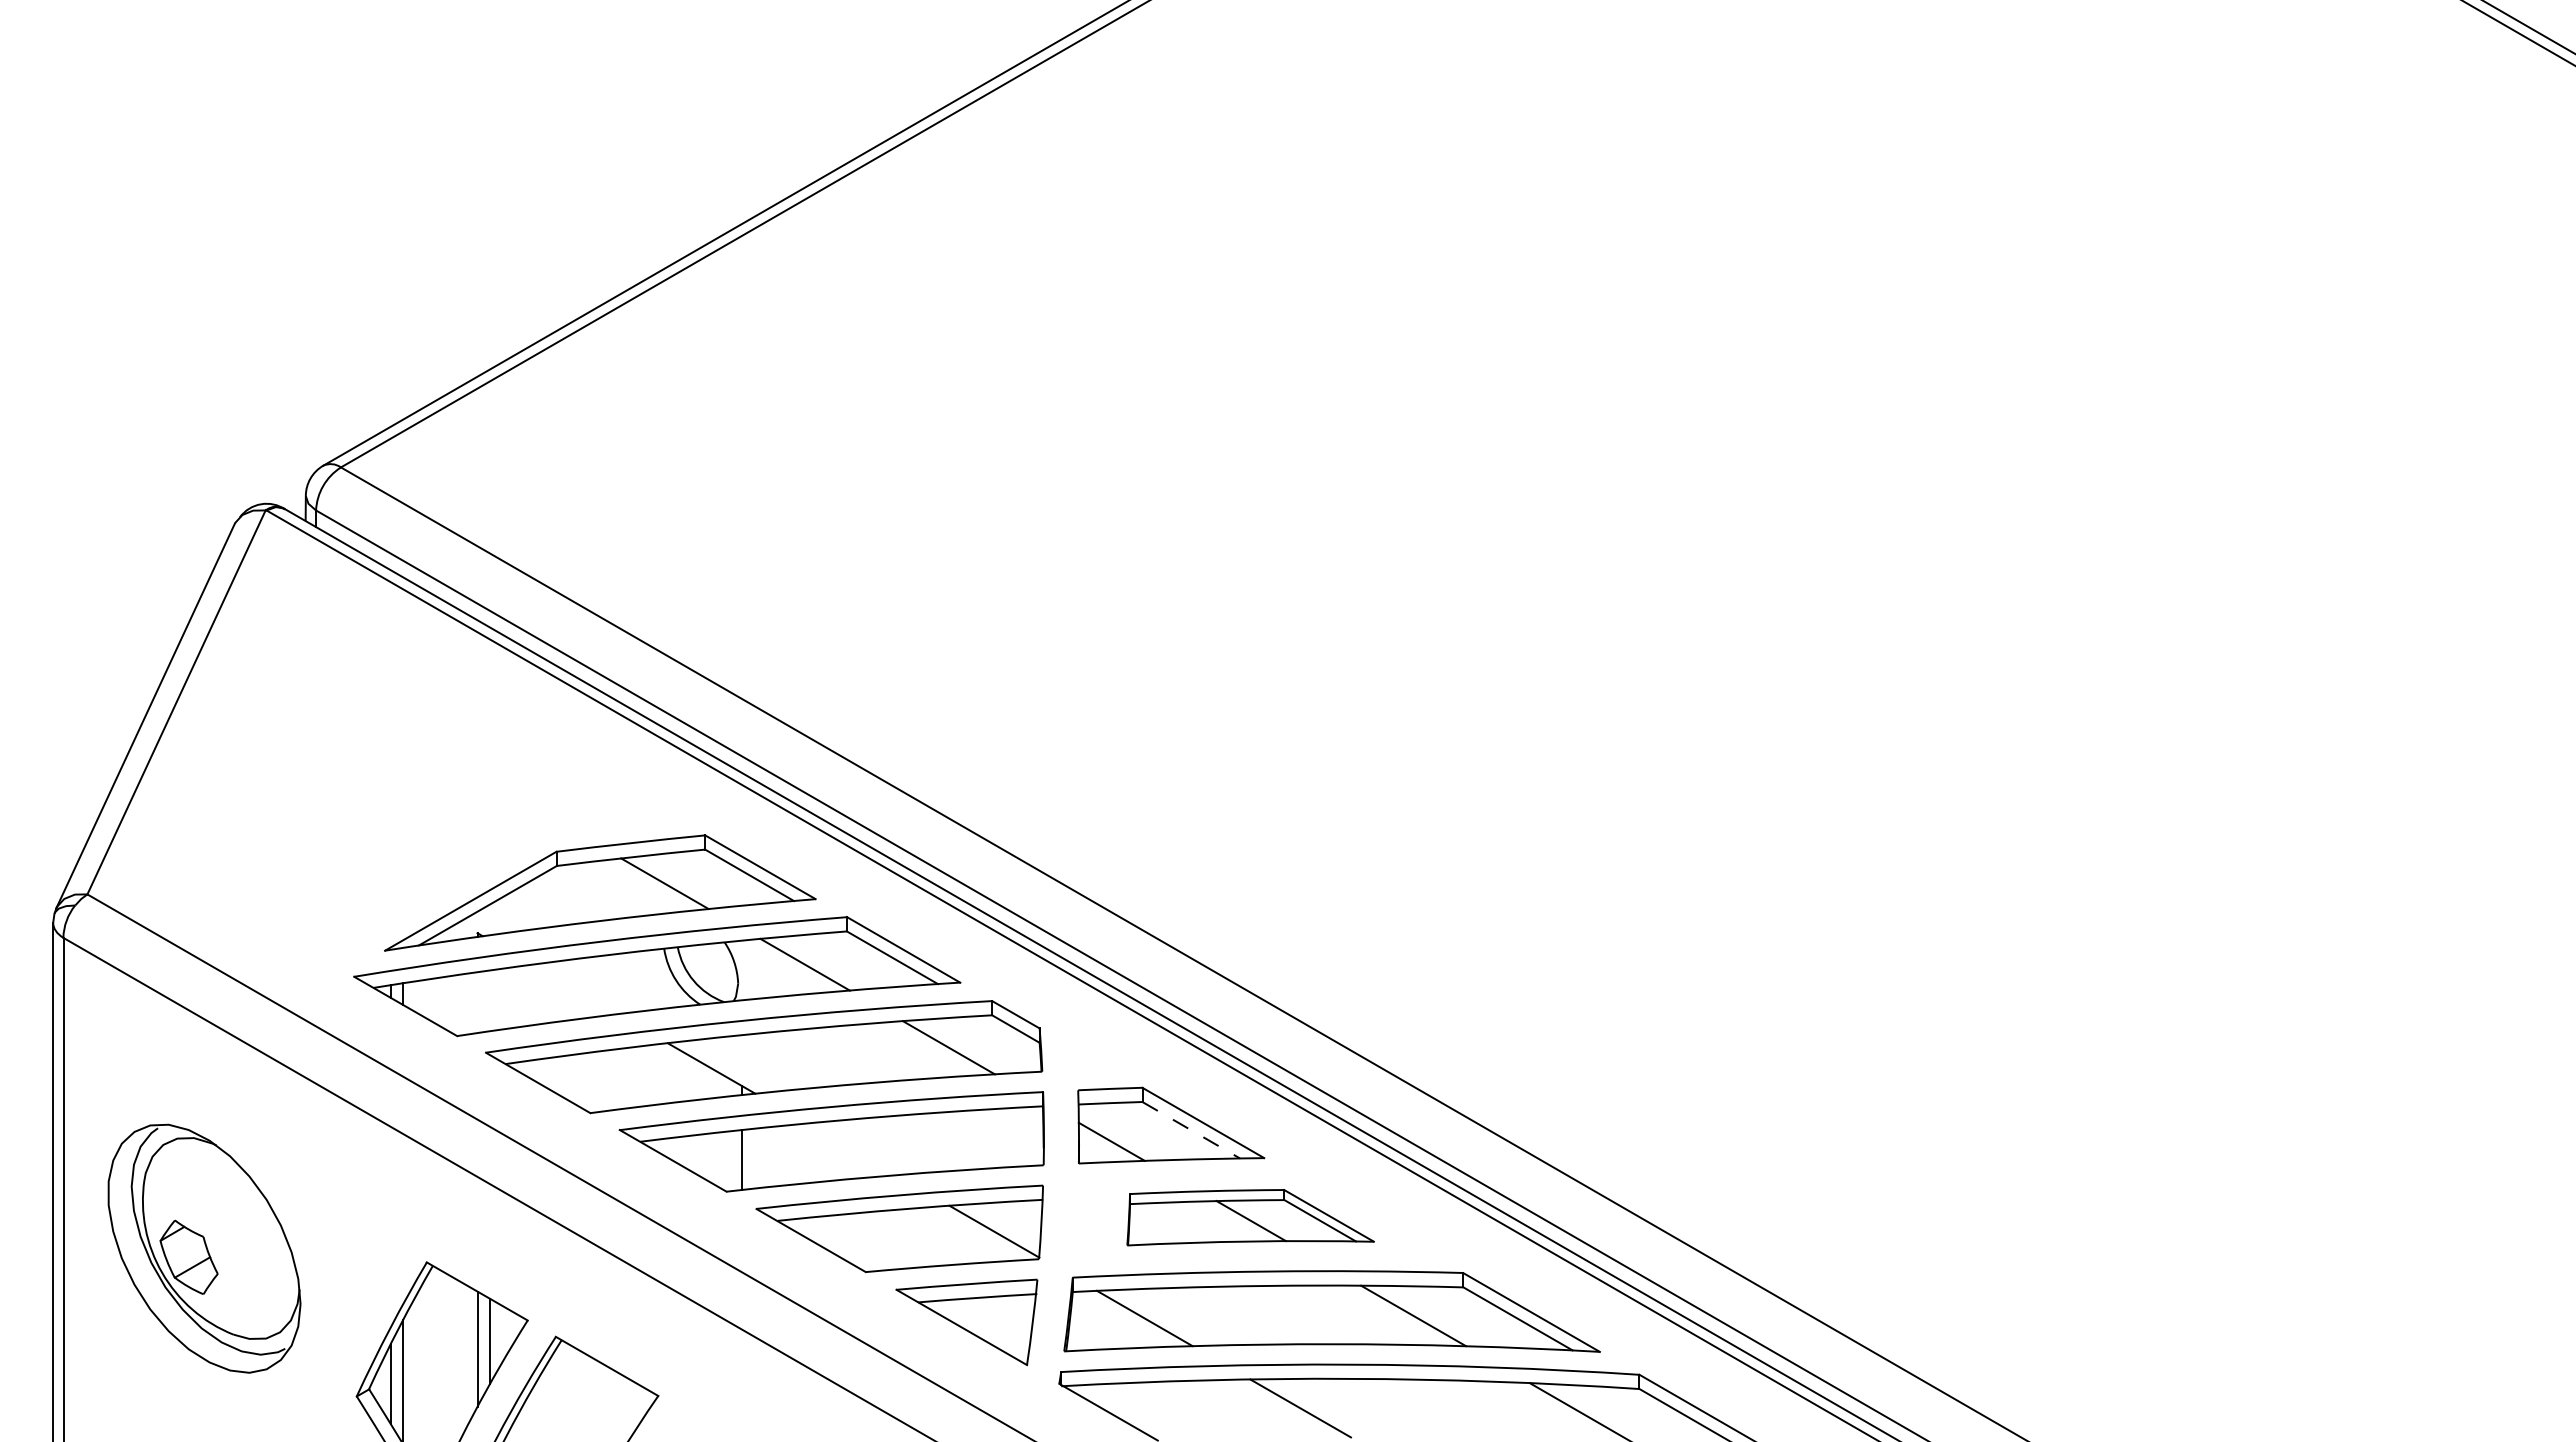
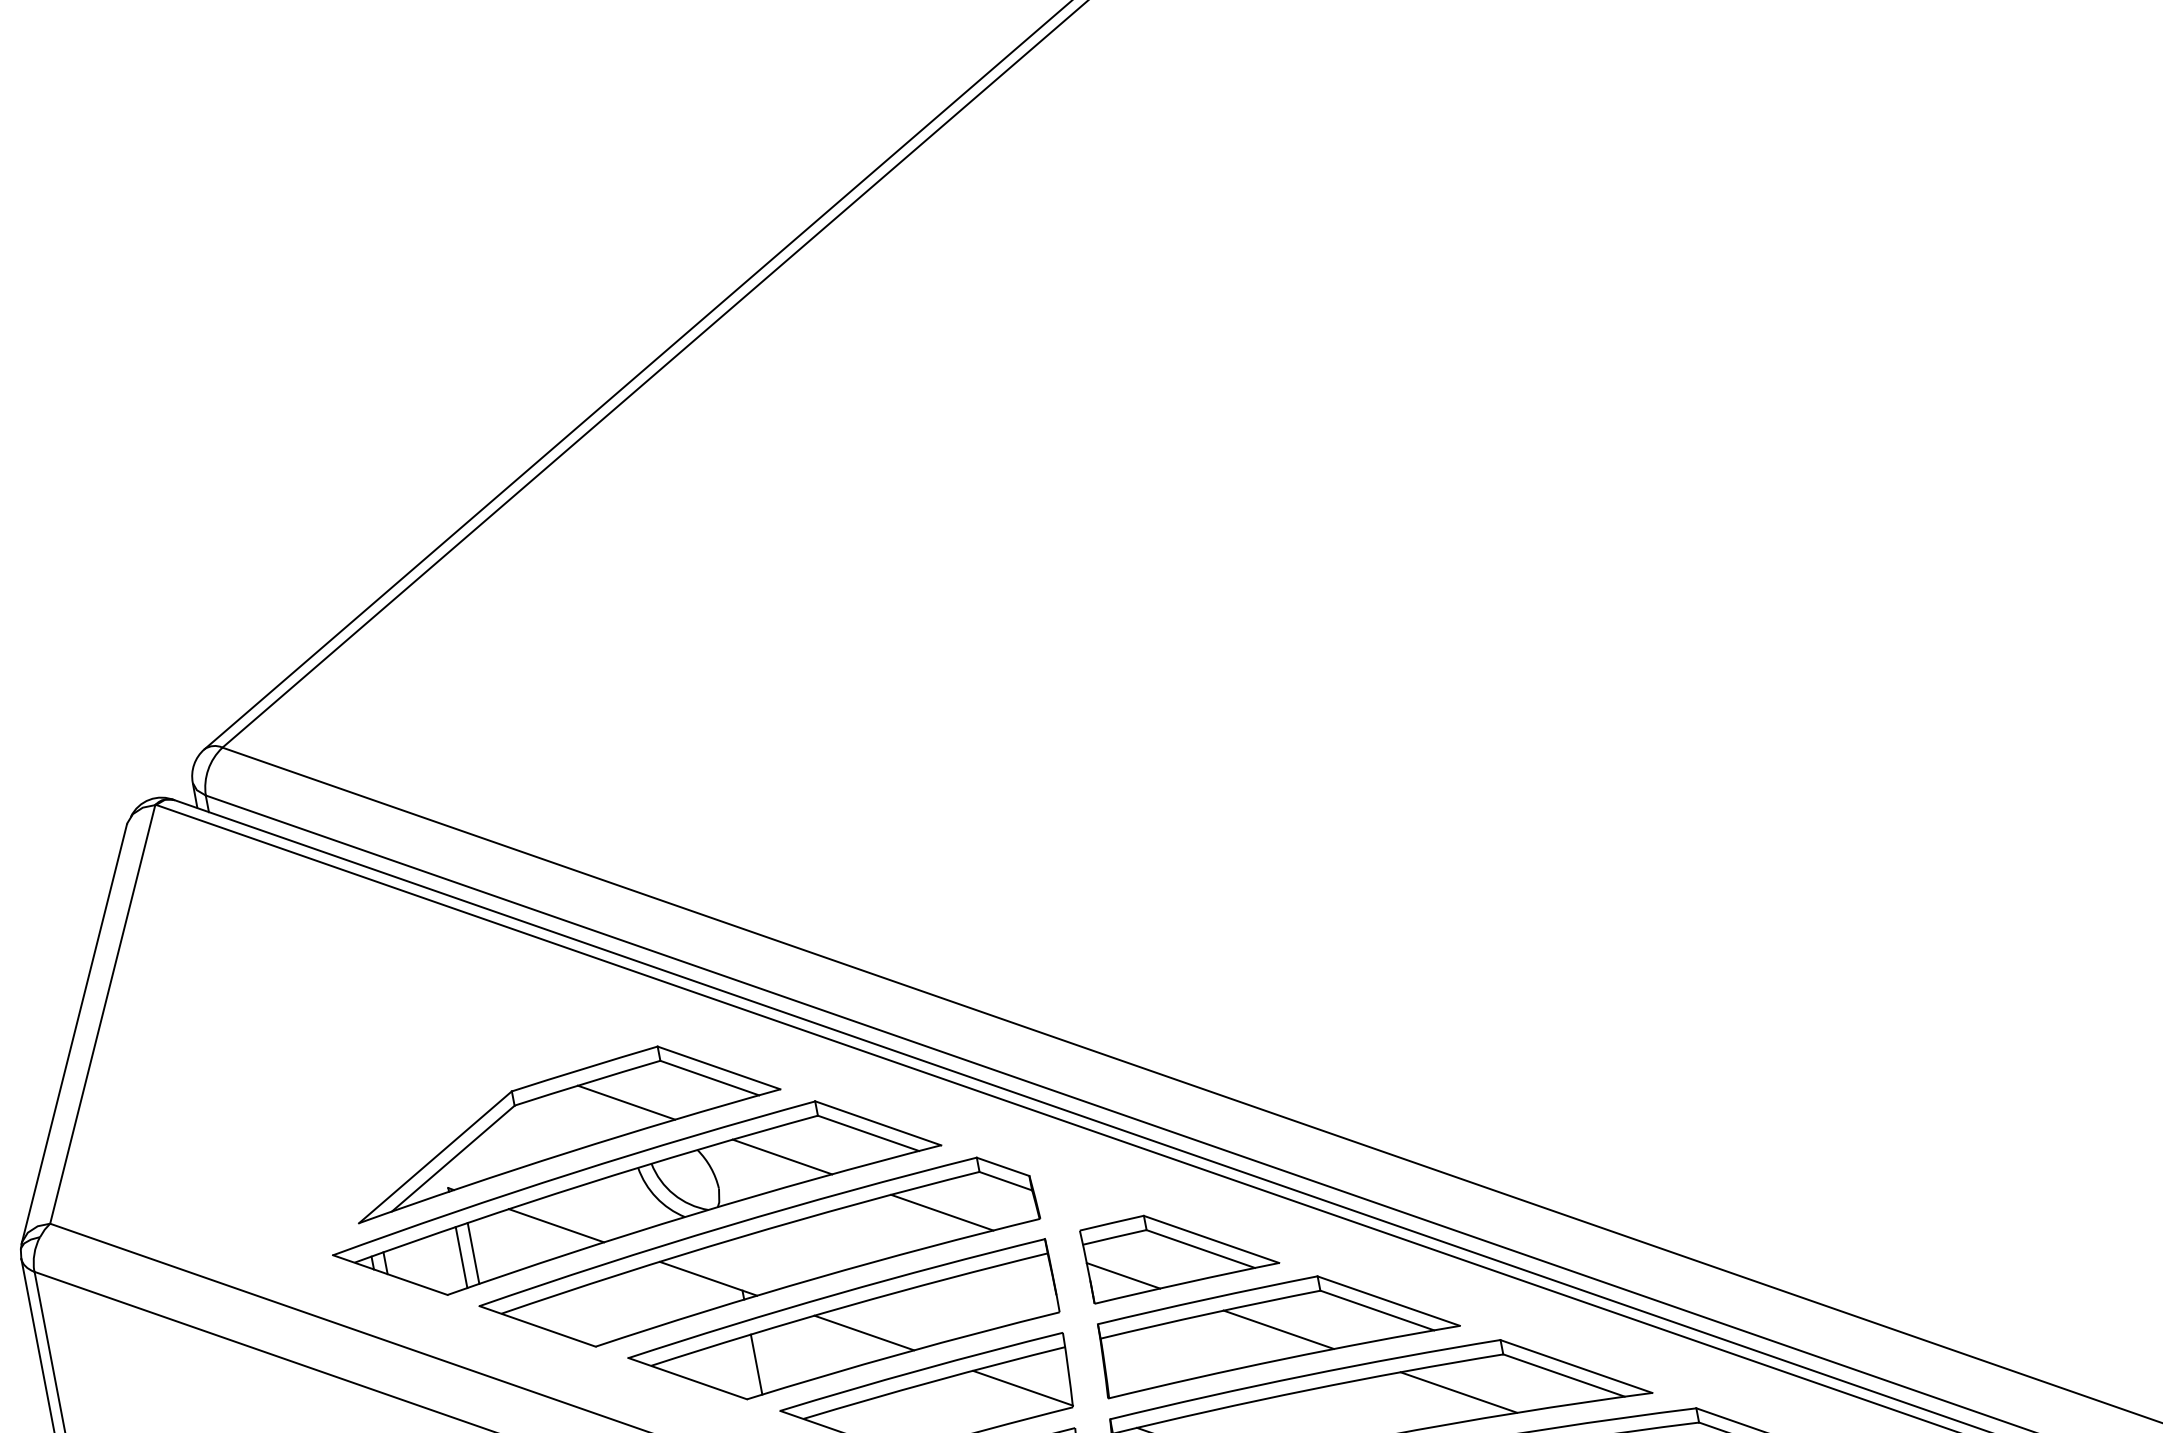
line: (574, 989) -> (556, 1225), added
line: (489, 1000) -> (473, 1253), added
line: (477, 1002) -> (461, 1257), added
line: (1191, 1130) -> (1201, 1249), dashed -> solid
line: (851, 1149) -> (864, 1333), added
part: (1250, 1217) -> (1276, 1325), size x1.43

